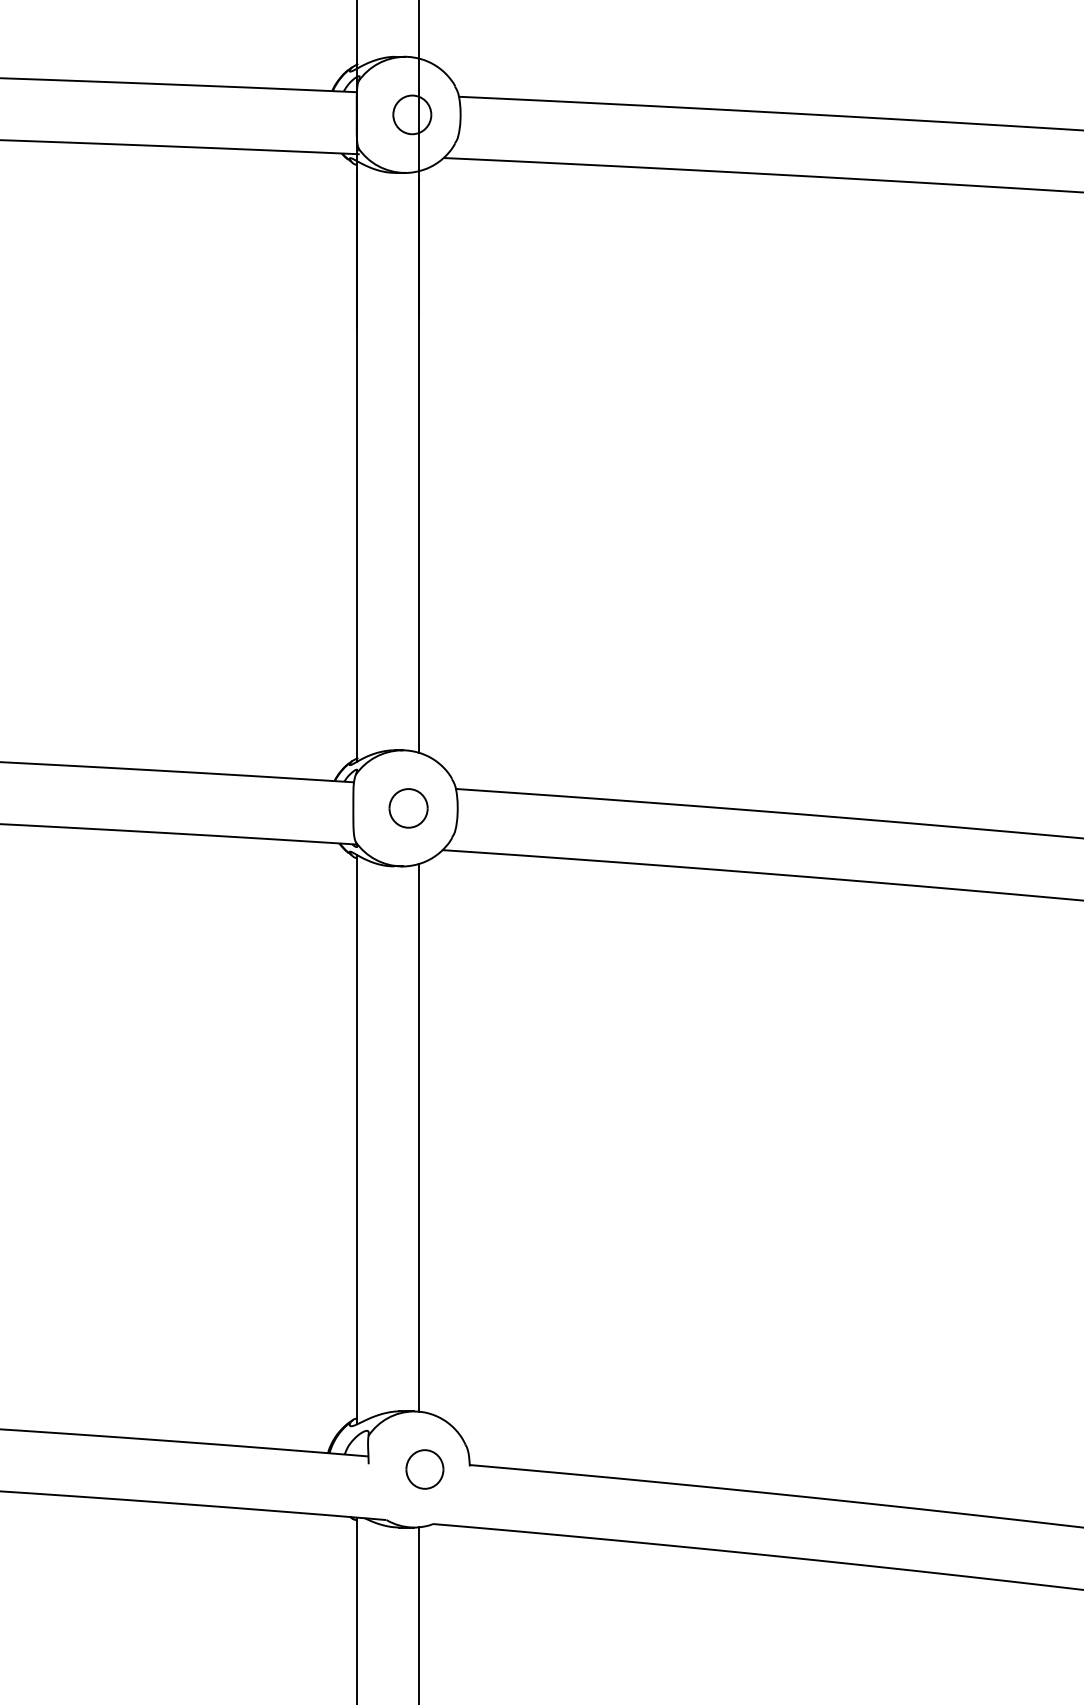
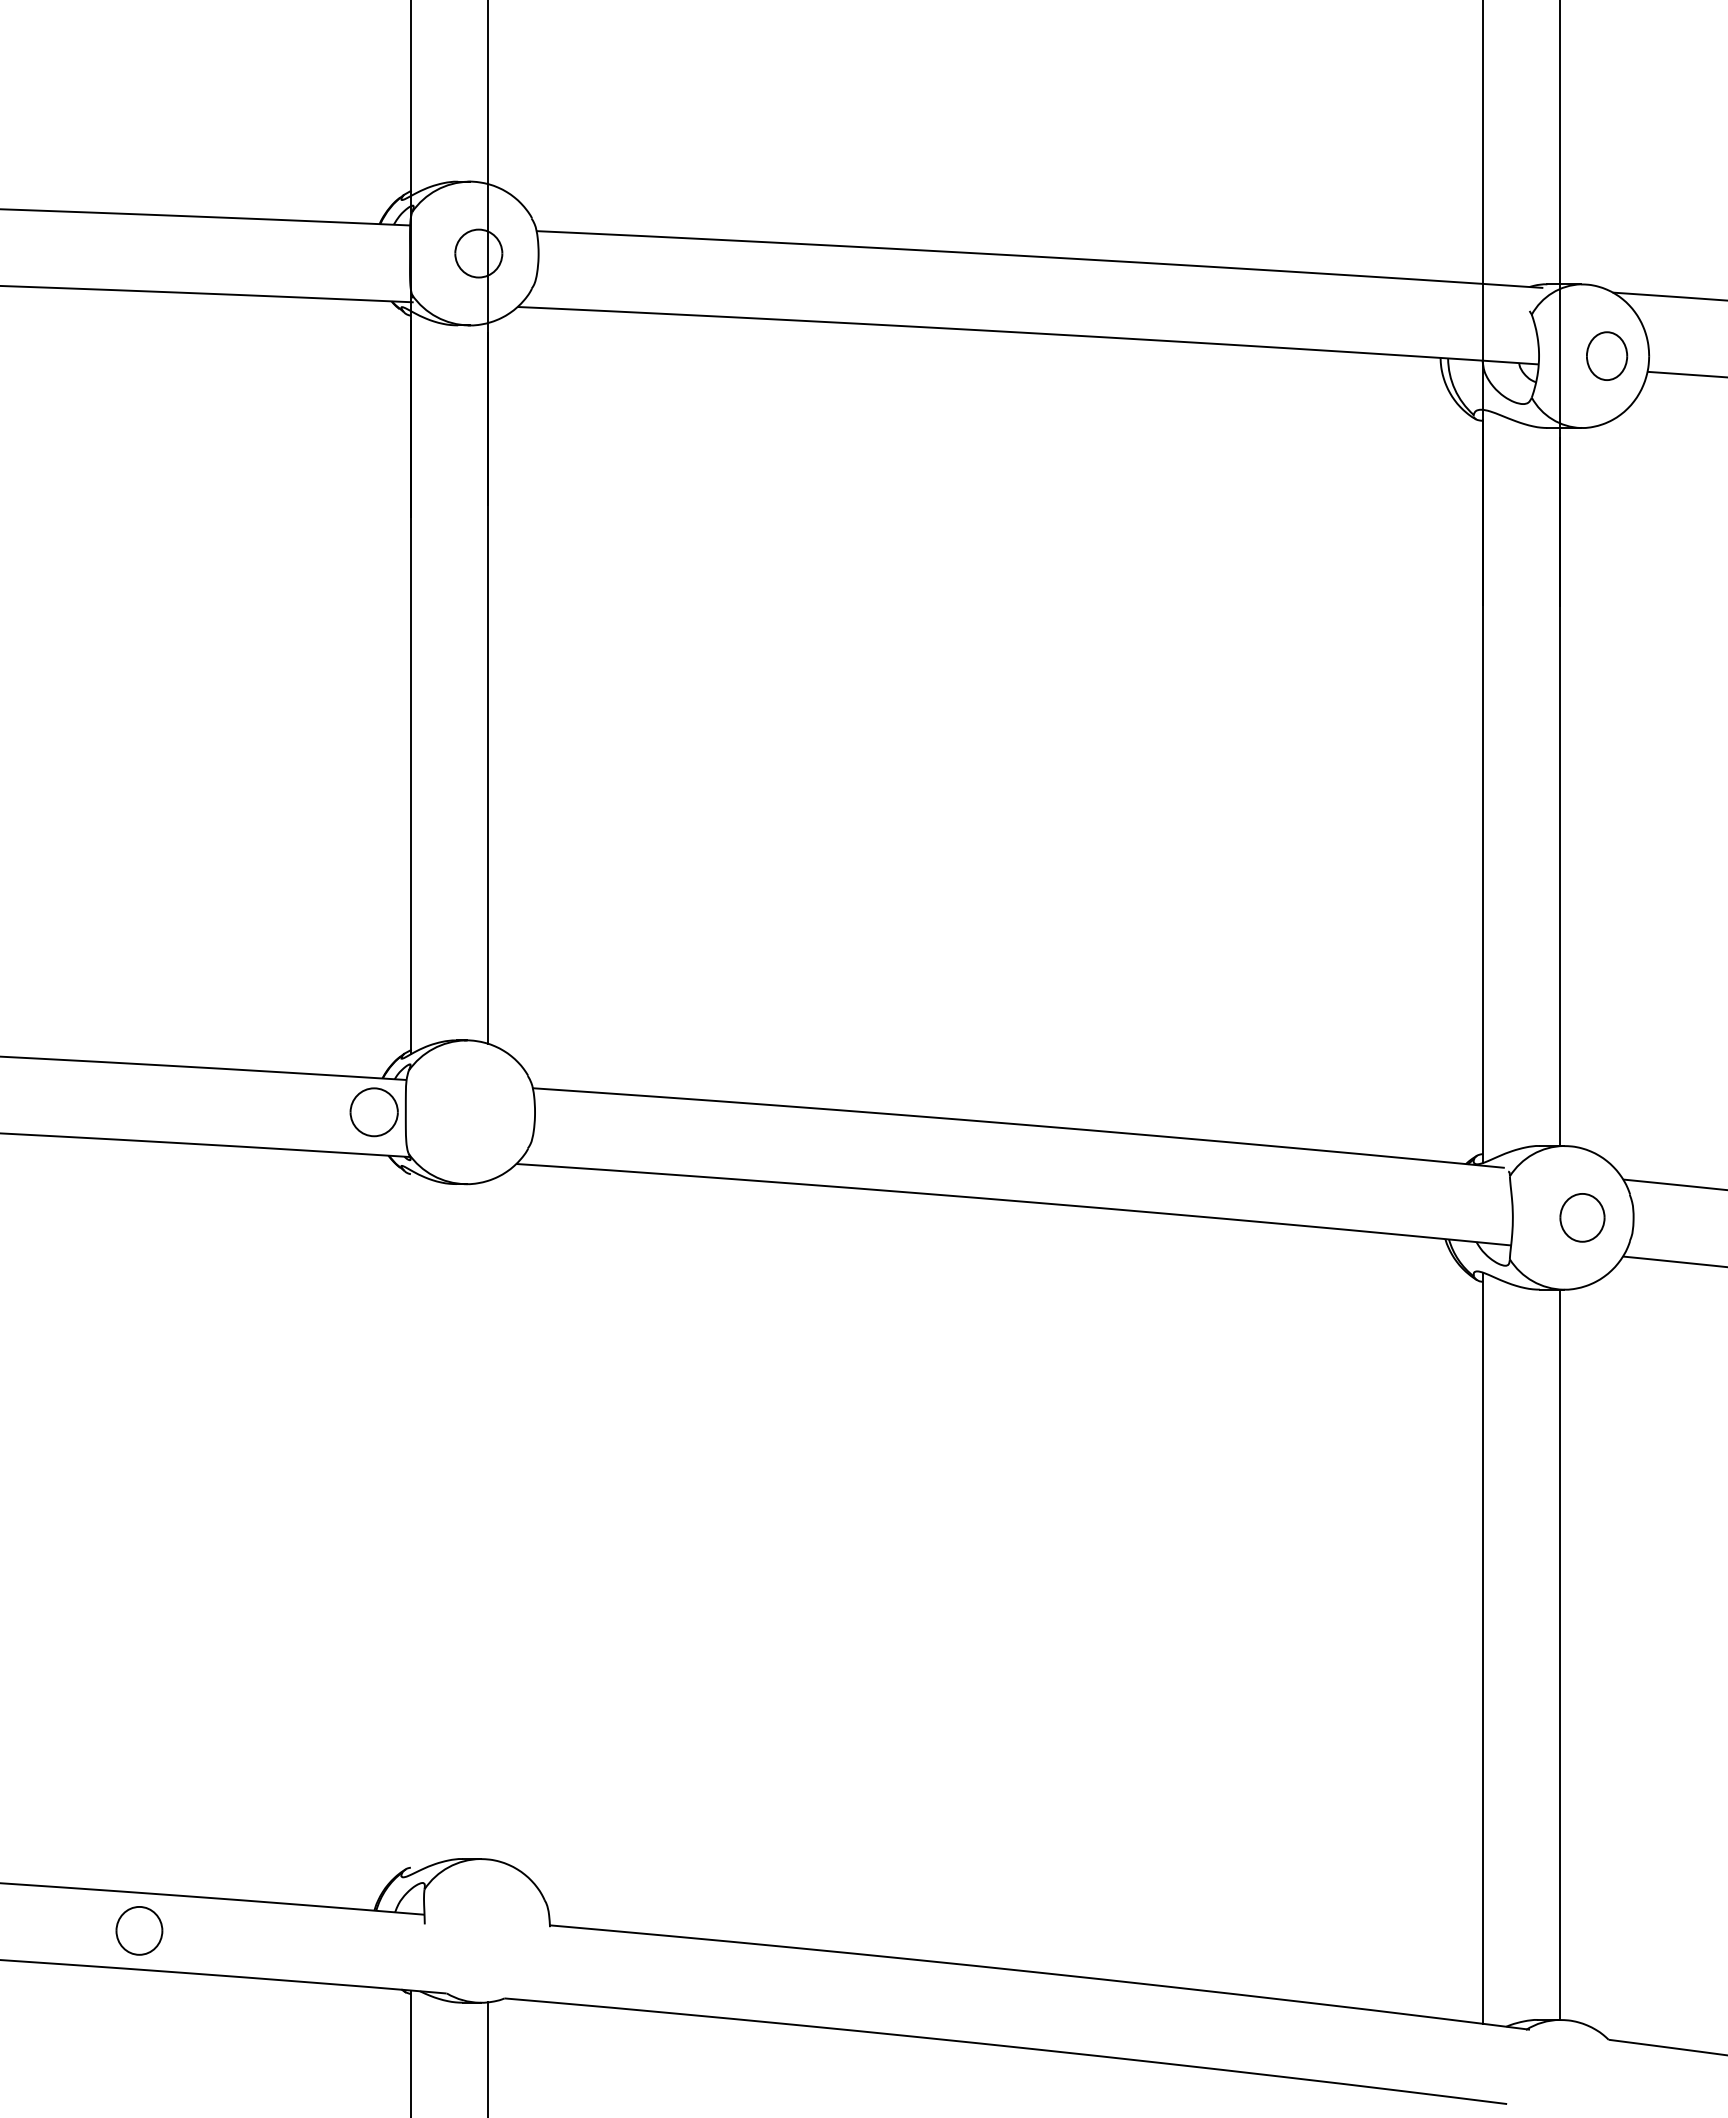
part: (408, 808) -> (373, 1112), moved
line: (419, 1137) -> (487, 1519), removed
line: (357, 1139) -> (410, 1522), removed
part: (424, 1469) -> (139, 1930), moved

